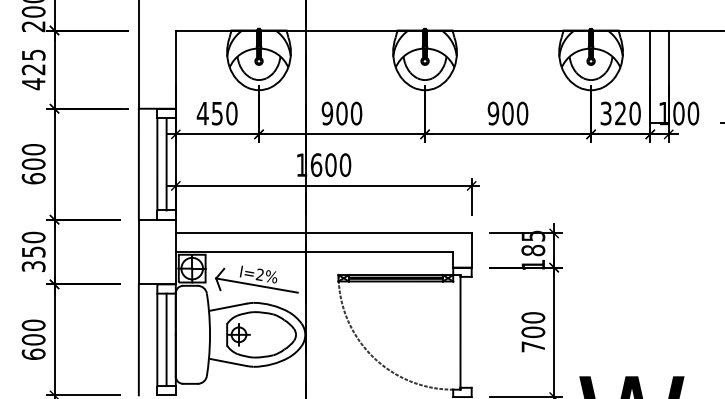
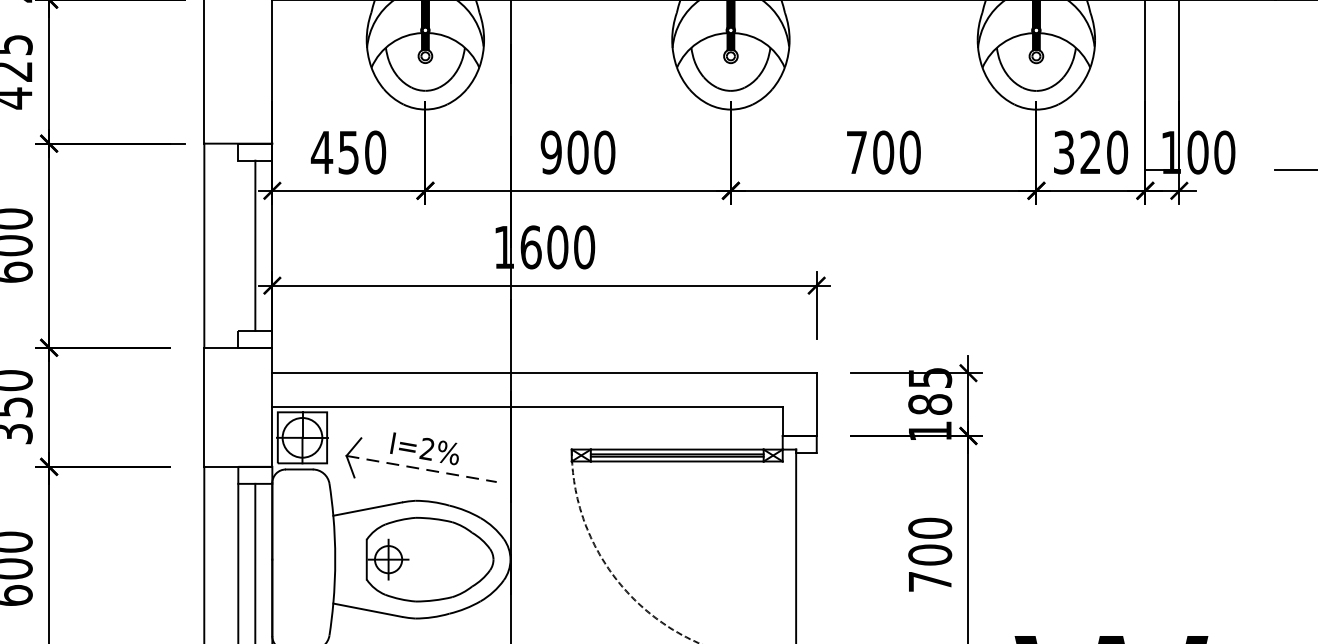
text: (493, 113) -> (856, 152), 900 -> 700
line: (157, 164) -> (238, 246), removed
line: (257, 285) -> (422, 468), solid -> dashed

